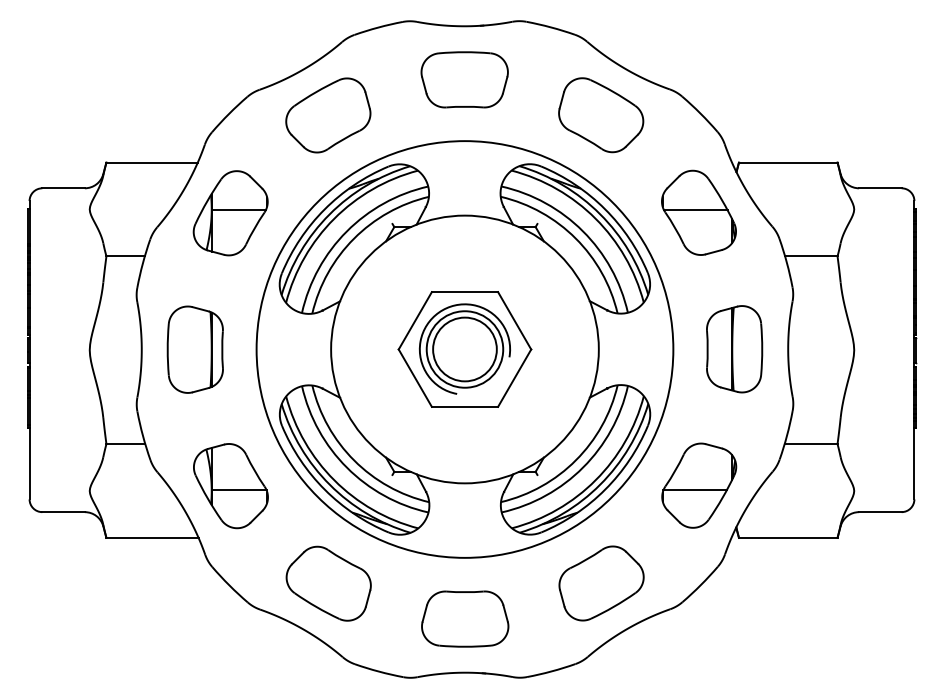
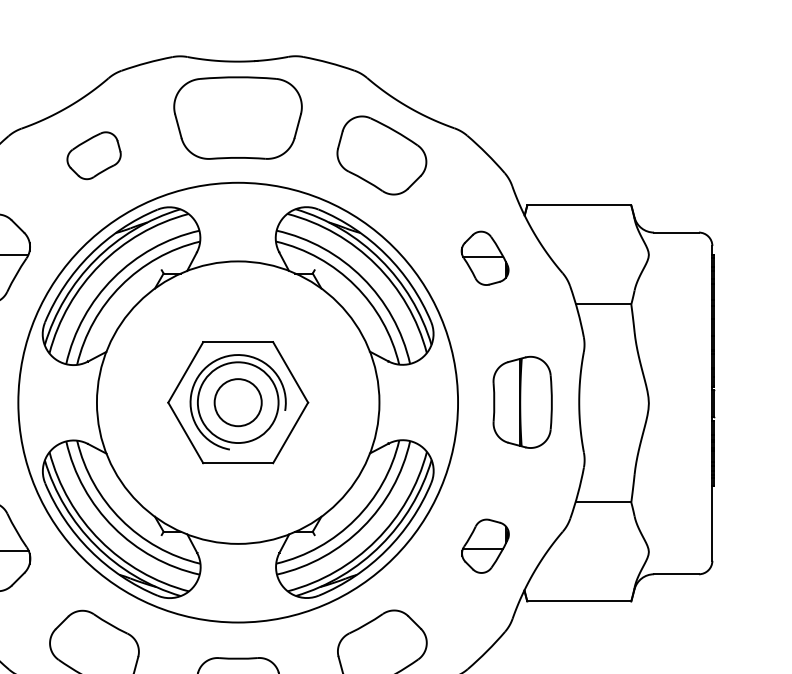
part: (464, 79) -> (237, 117), size x1.4
part: (328, 115) -> (94, 155), size x0.6
part: (698, 212) -> (484, 258), size x0.6
circle: (464, 349) -> (237, 402), size x0.7
part: (699, 485) -> (485, 546), size x0.6

